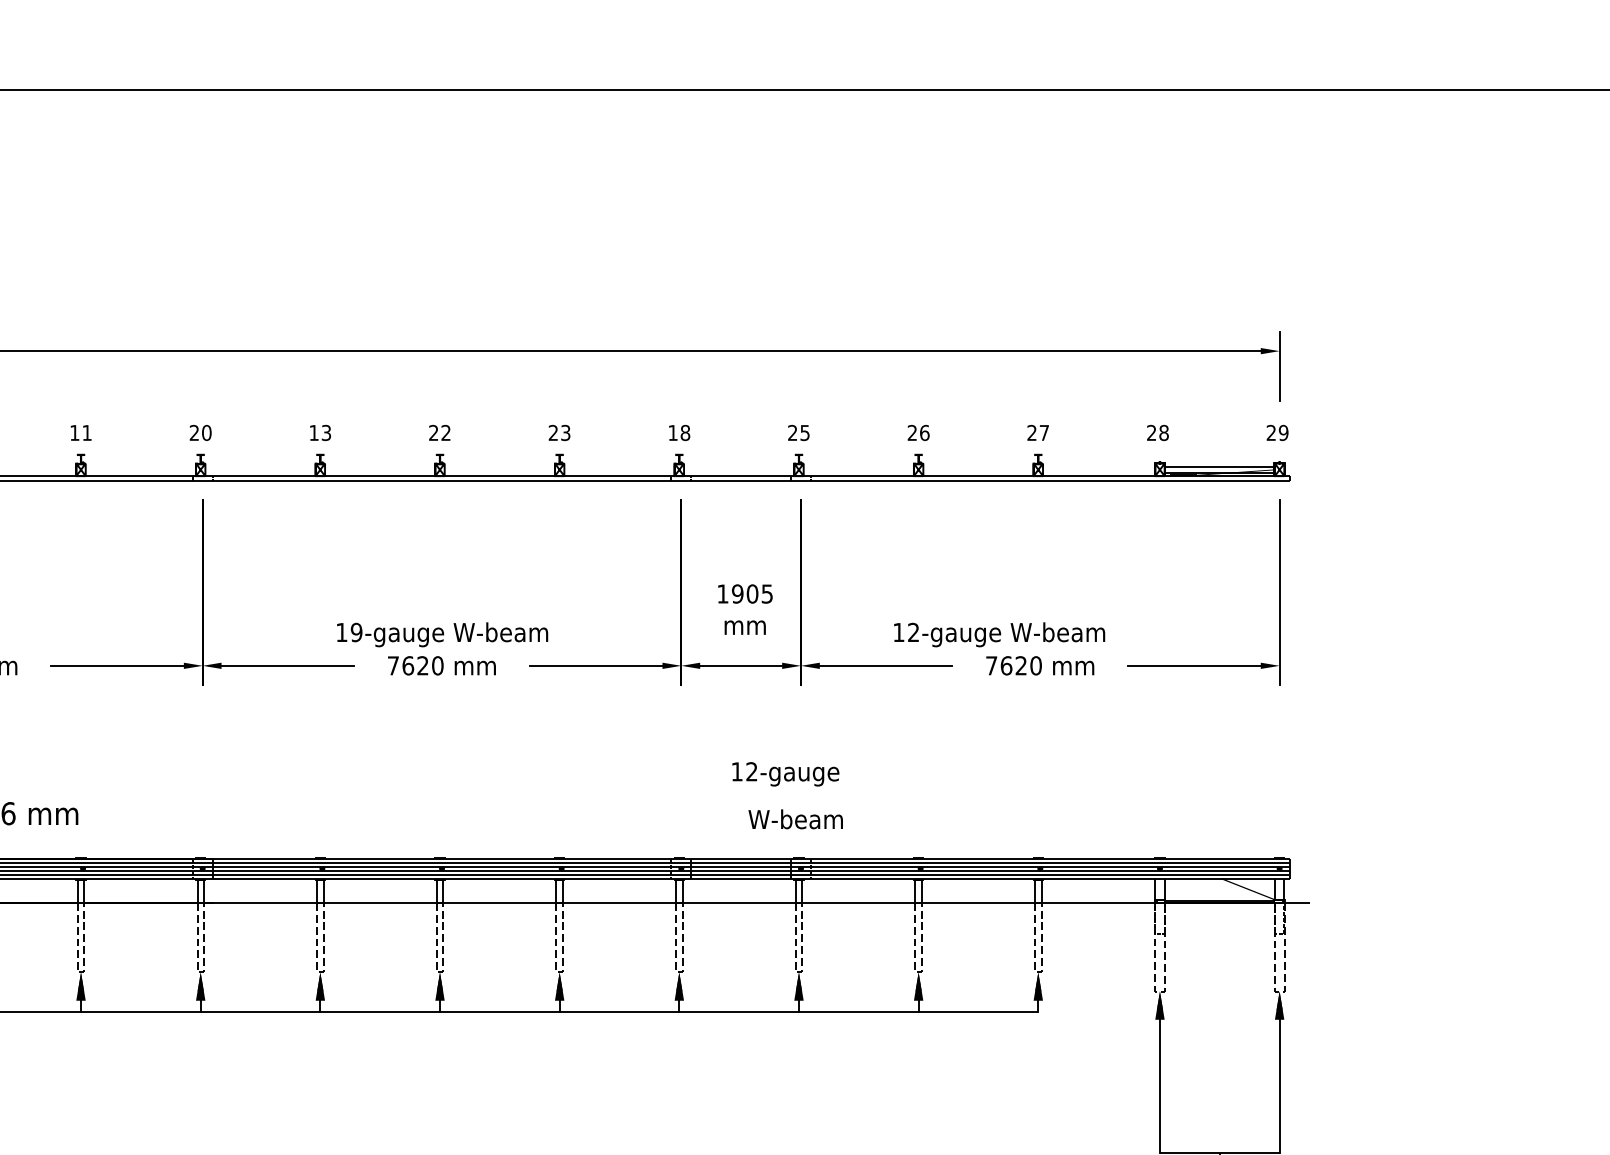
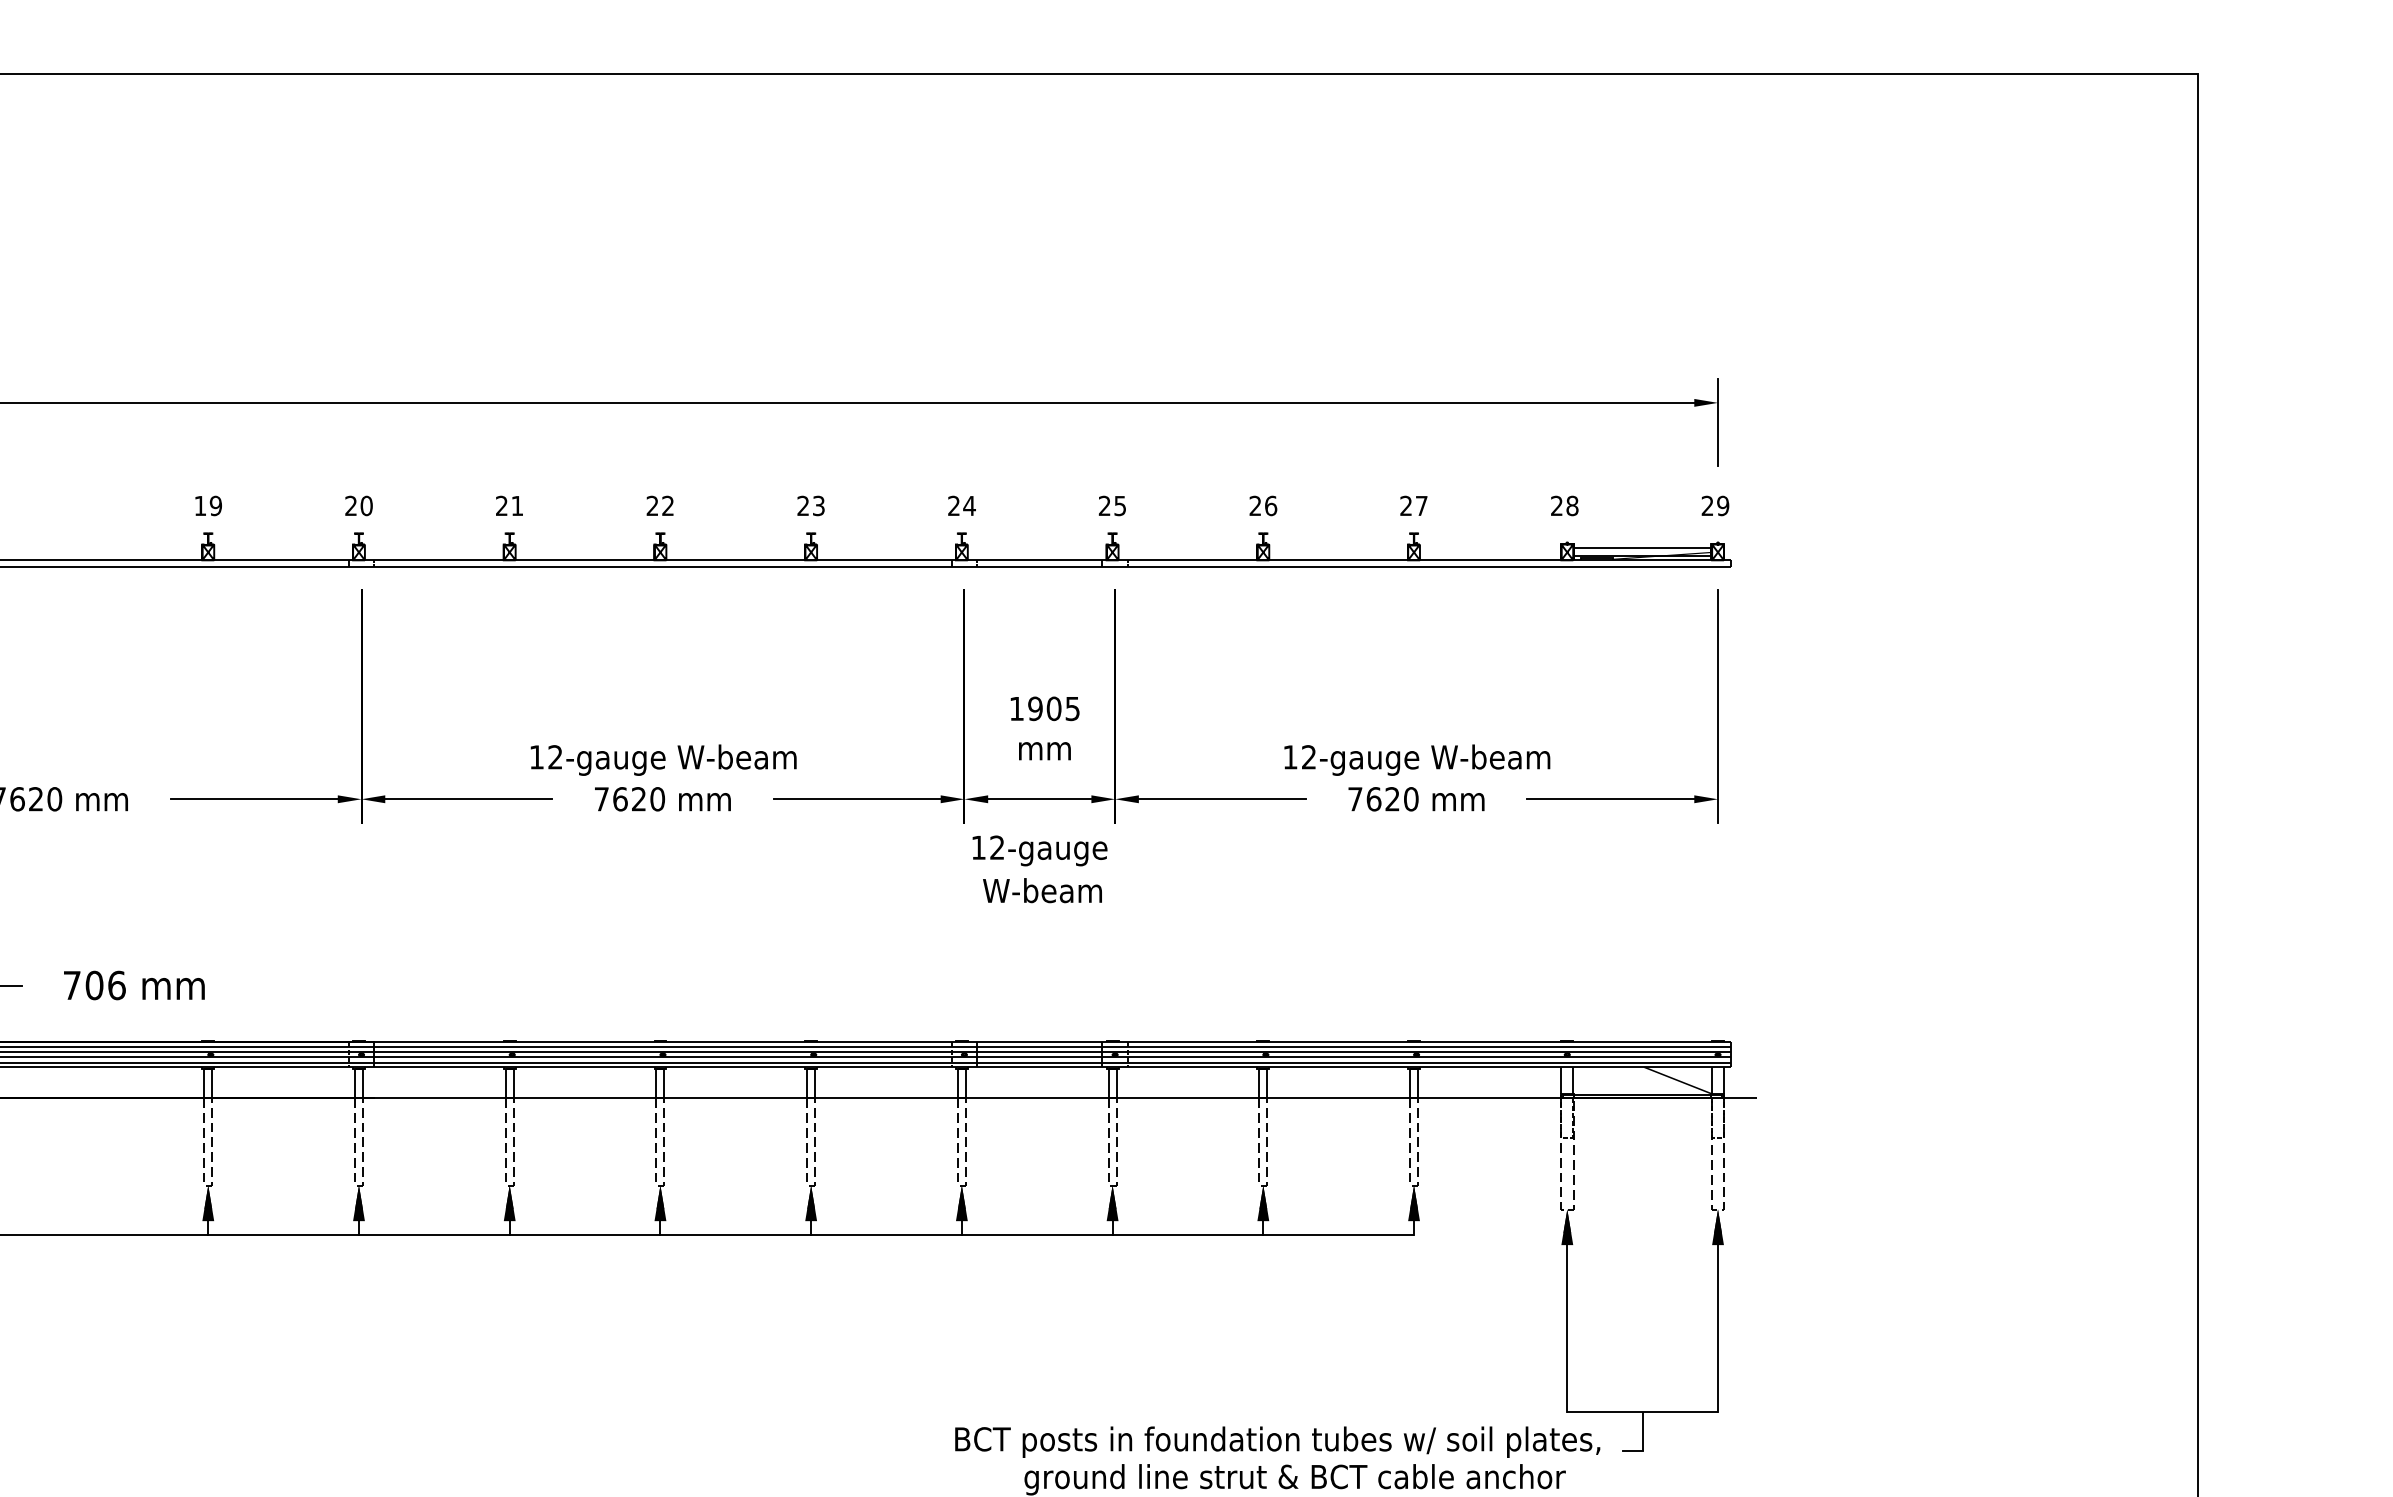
text: (86, 432) -> (215, 505), 11 -> 19
text: (320, 432) -> (509, 505), 13 -> 21
text: (679, 432) -> (961, 505), 18 -> 24
text: (356, 632) -> (555, 757), 19-gauge -> 12-gauge
text: (999, 634) -> (1417, 759), moved
text: (785, 773) -> (1039, 850), moved
text: (795, 819) -> (1042, 890), moved

